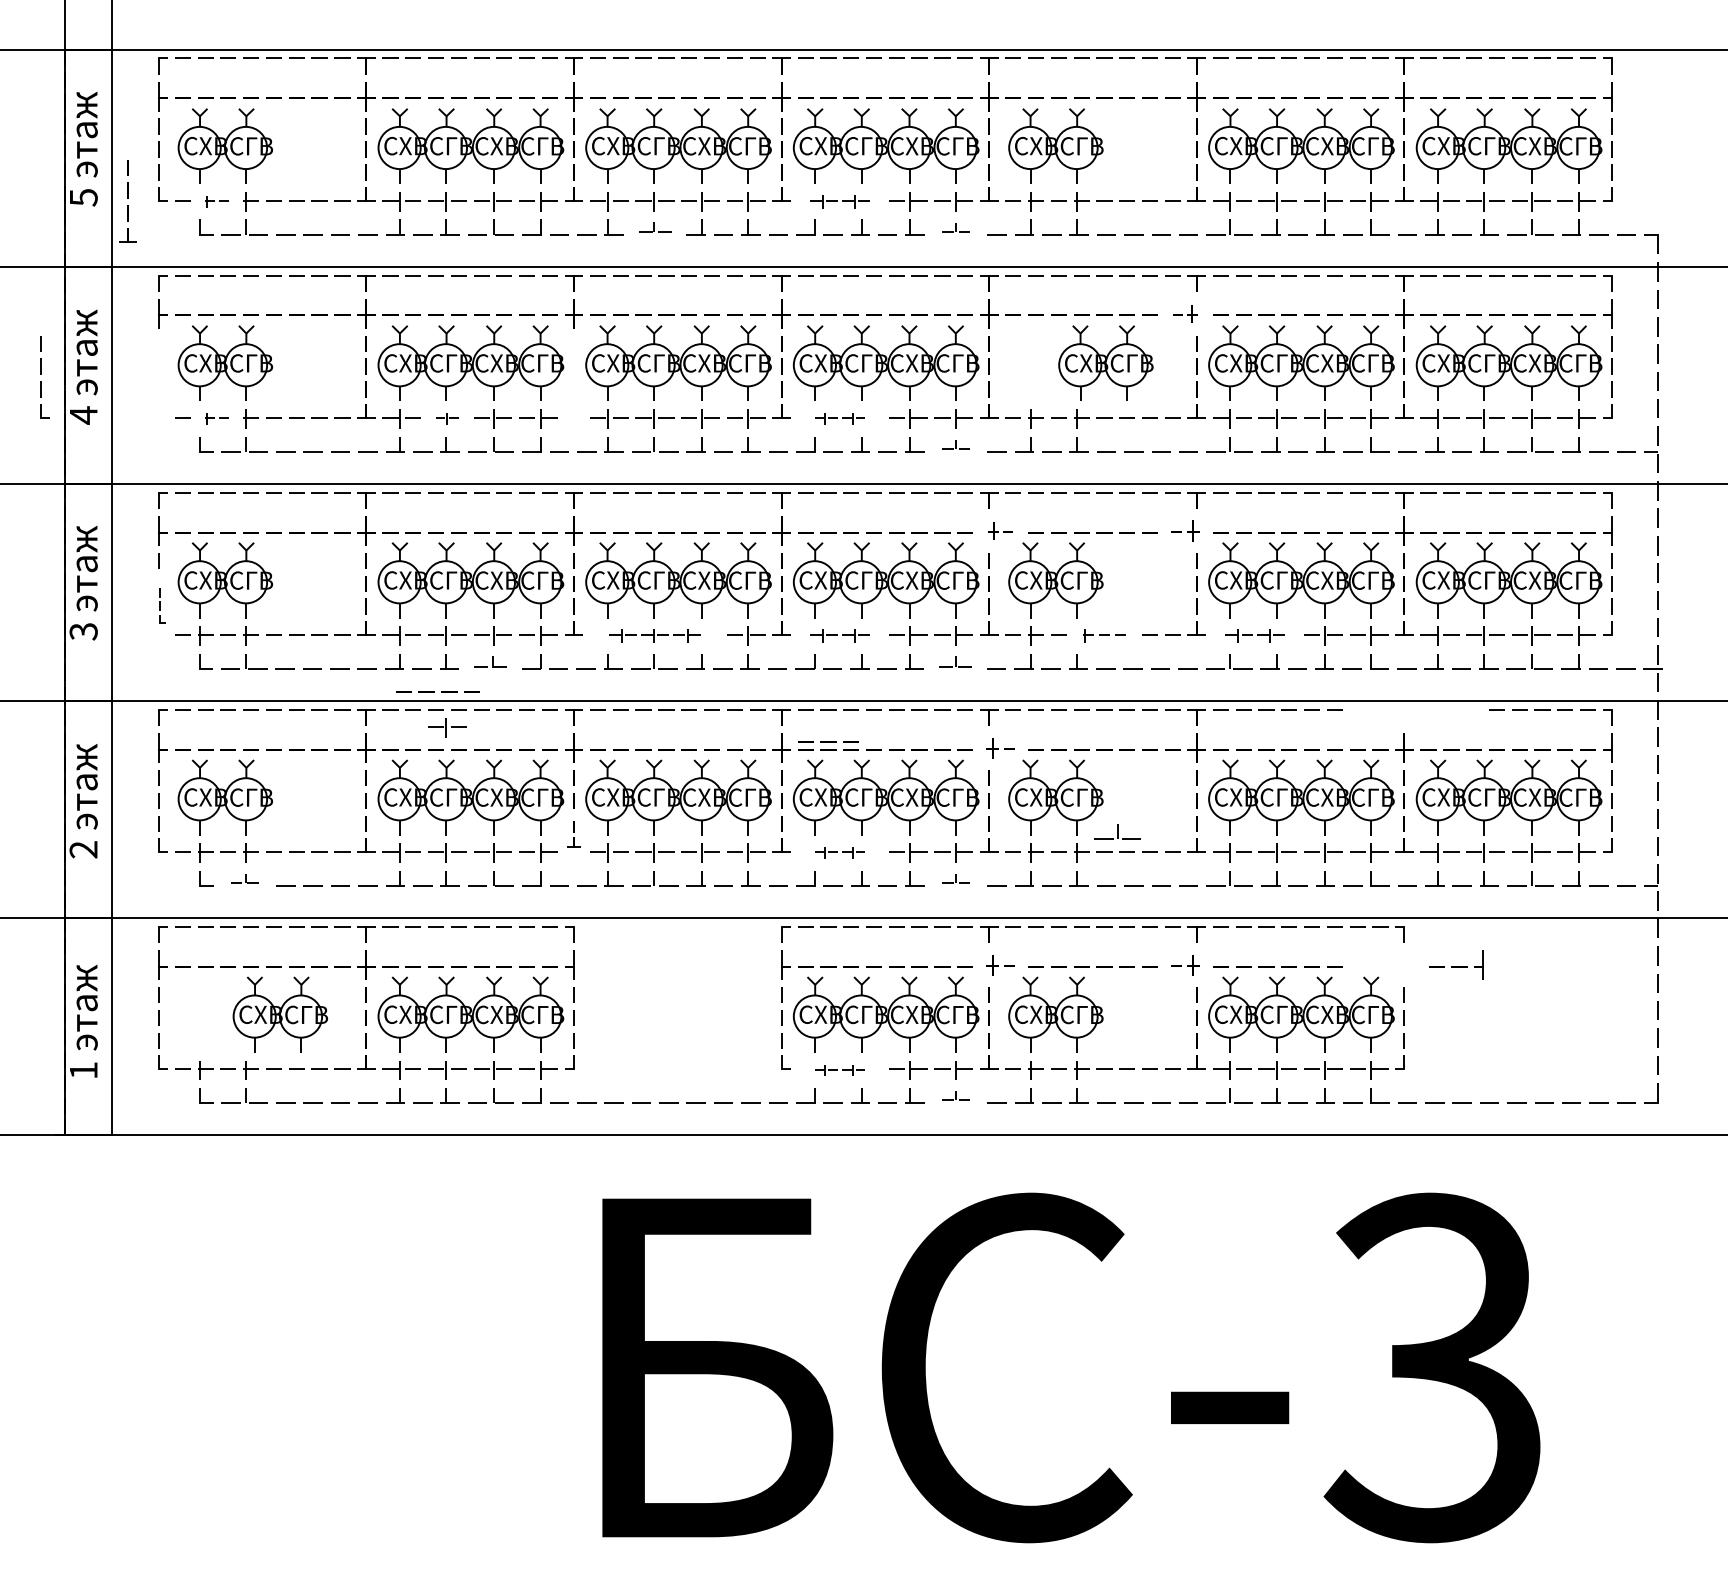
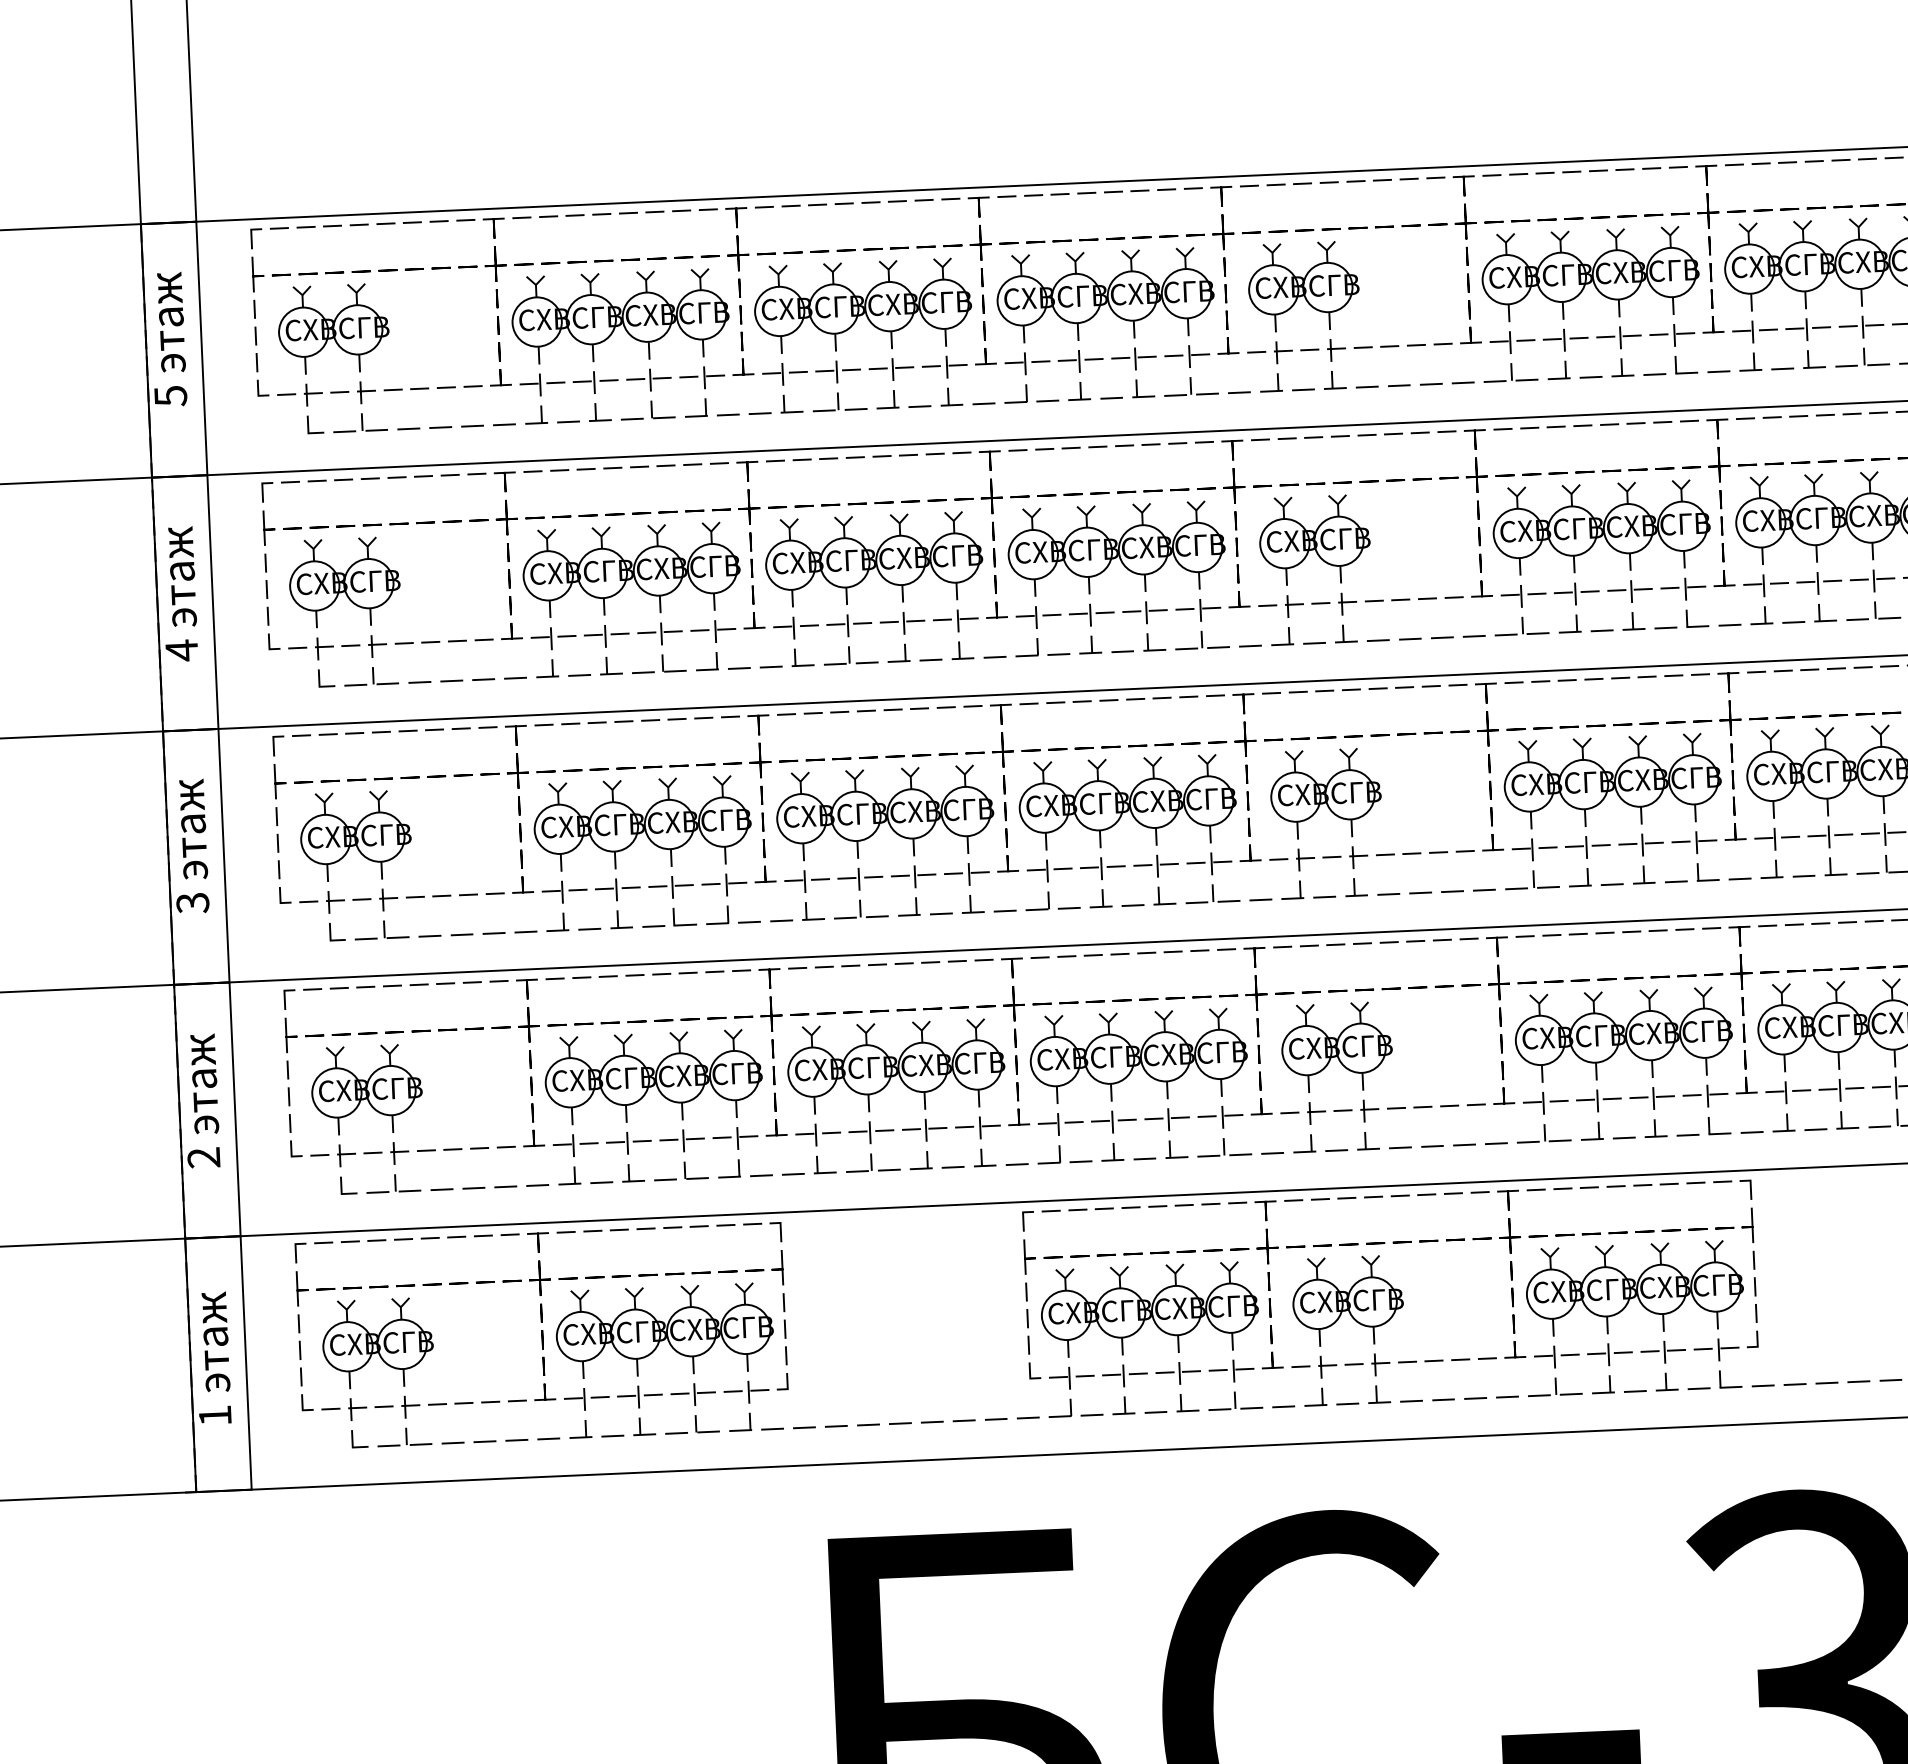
part: (127, 201) -> (751, 581), moved
part: (216, 201) -> (326, 393), size x1.67
part: (839, 201) -> (1053, 362), size x1.43
part: (655, 227) -> (840, 401), size x1.43
part: (956, 227) -> (1191, 386), size x1.67
part: (1185, 313) -> (1463, 475), size x1.67
part: (1105, 362) -> (1314, 539), moved
part: (44, 377) -> (271, 602), moved
part: (216, 418) -> (337, 647), size x1.67
part: (447, 418) -> (606, 635), size x1.67
part: (839, 418) -> (1064, 615), size x1.67
part: (956, 444) -> (1202, 639), size x1.67
part: (1000, 530) -> (1258, 738), size x1.67
part: (1185, 530) -> (1474, 728), size x1.43
part: (162, 605) -> (283, 868), size x1.67
part: (654, 635) -> (859, 878), size x1.43
part: (839, 635) -> (1075, 869), size x1.43
part: (1104, 635) -> (1385, 855), size x1.43
part: (1254, 635) -> (1560, 847), size x1.43
part: (490, 661) -> (669, 917), size x1.43
part: (955, 661) -> (1212, 893), size x1.43
line: (434, 691) -> (605, 955), removed
part: (1413, 710) -> (1750, 927), added
part: (447, 727) -> (622, 996), removed
line: (828, 741) -> (1068, 993), removed
part: (1000, 747) -> (1269, 991), size x1.43
part: (1117, 831) -> (1410, 1083), removed
part: (573, 834) -> (775, 1115), size x1.43
part: (839, 852) -> (1086, 1122), size x1.67
part: (244, 878) -> (393, 1183), size x1.67
part: (956, 878) -> (1224, 1146), size x1.67
part: (1000, 964) -> (1280, 1245), size x1.43
part: (1185, 964) -> (1496, 1235), size x1.43
part: (1456, 964) -> (1720, 1225), moved
part: (280, 1014) -> (378, 1343), moved
part: (839, 1070) -> (1098, 1377), size x1.67
part: (956, 1095) -> (1235, 1400), size x1.67

